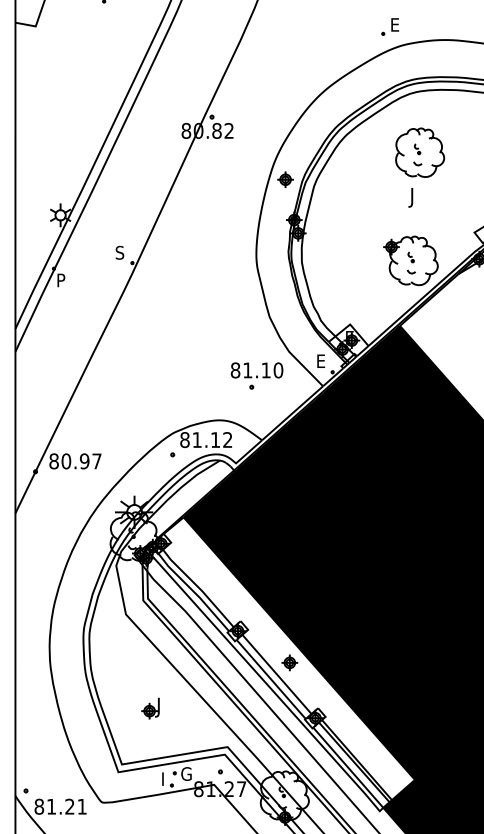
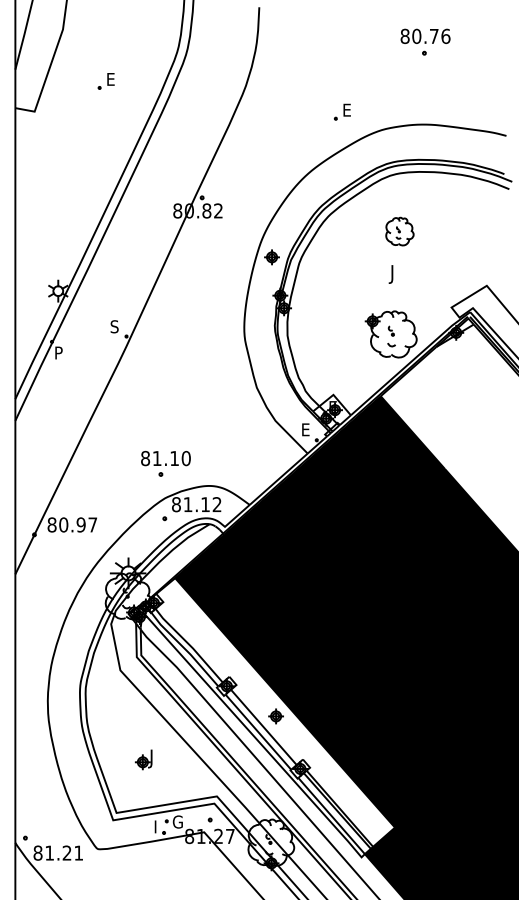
part: (389, 26) -> (341, 111), moved
part: (419, 152) -> (399, 231), size x0.6
part: (256, 375) -> (165, 463), moved

